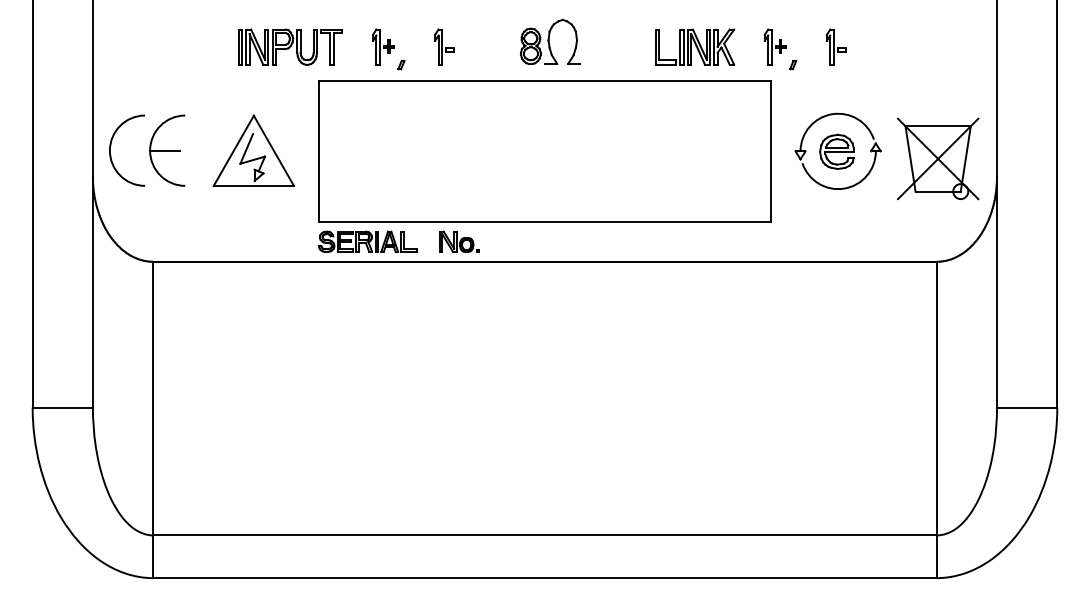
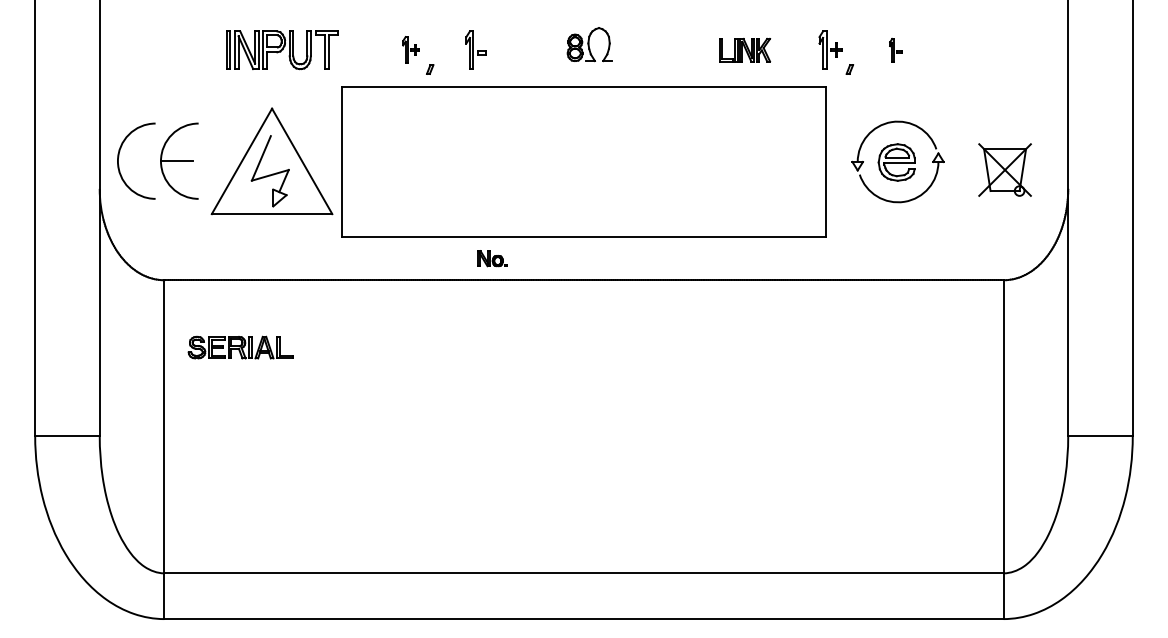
part: (550, 41) -> (589, 44), size x0.7
part: (290, 46) -> (282, 49), moved
part: (383, 46) -> (411, 49), size x0.7
part: (695, 46) -> (745, 49), size x0.6
part: (836, 46) -> (896, 49), size x0.6
part: (253, 150) -> (271, 160), size x1.4
part: (937, 158) -> (1004, 169), size x0.6
part: (367, 241) -> (240, 347), moved
part: (459, 241) -> (492, 258), size x0.7

